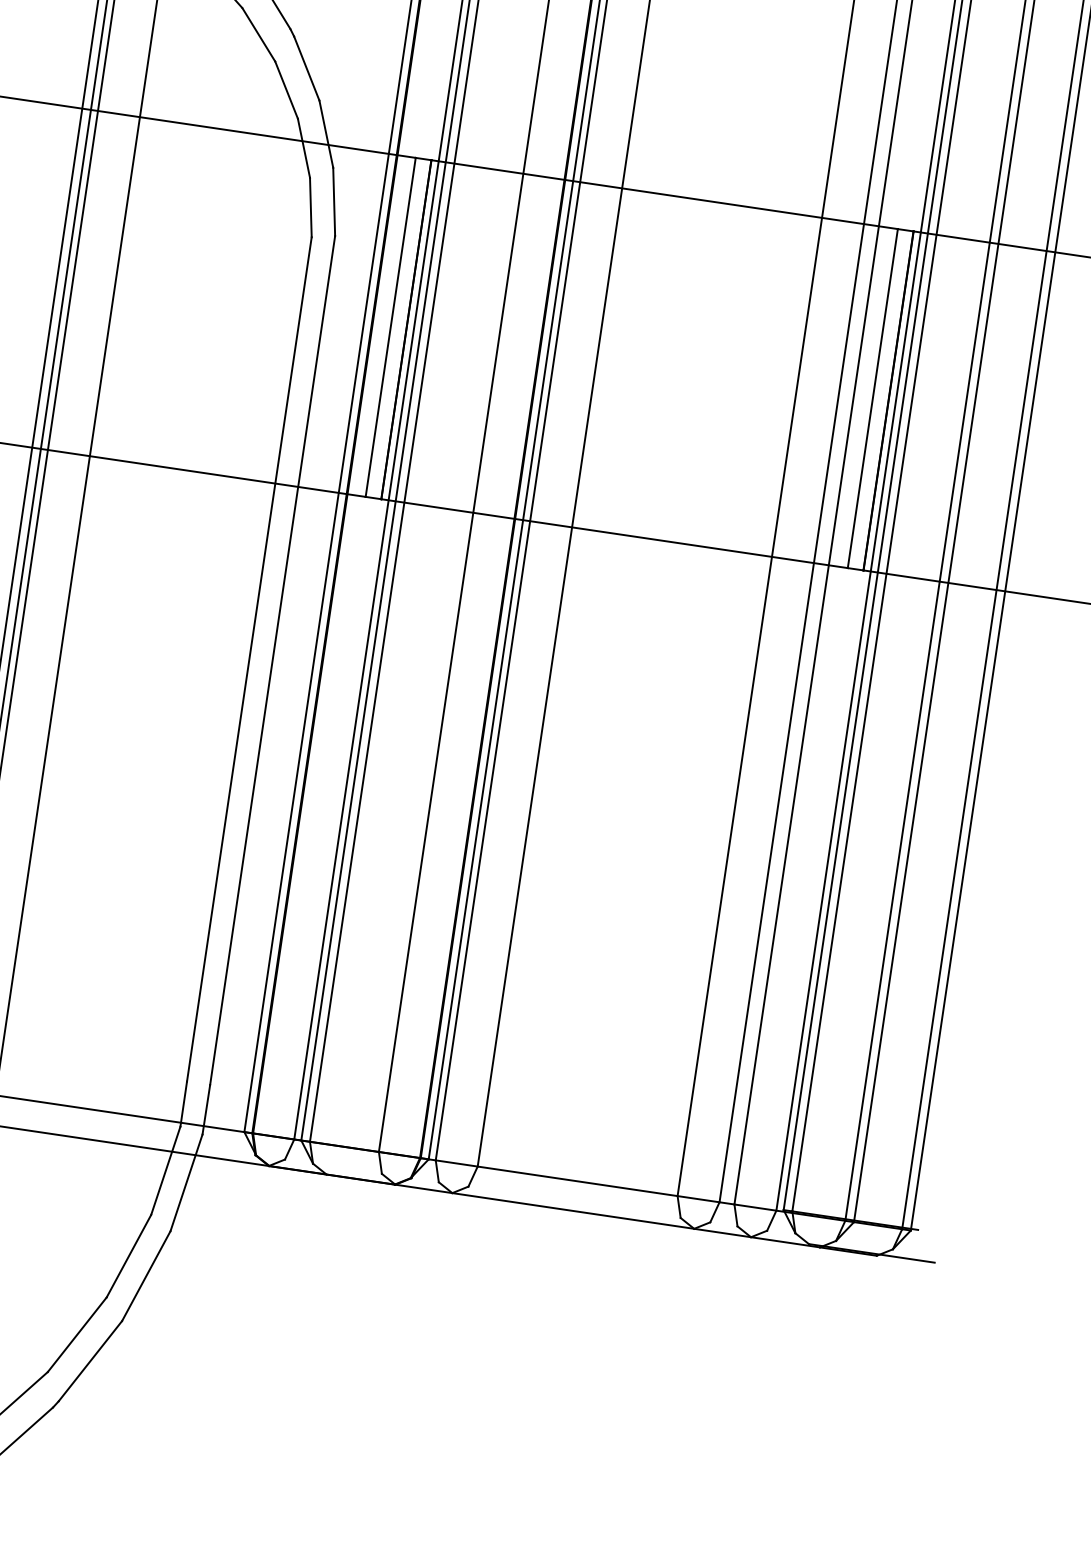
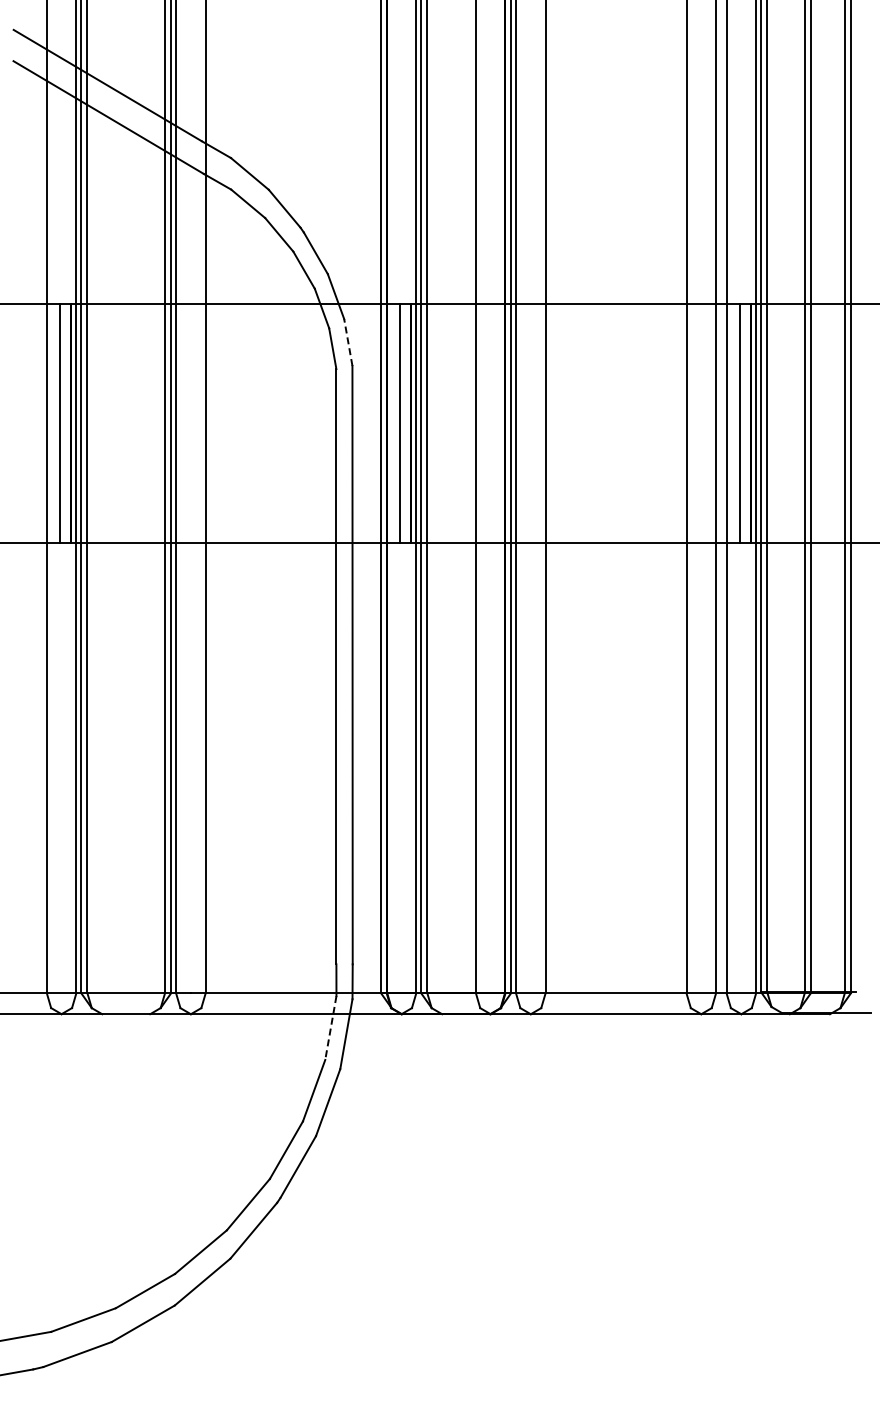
line: (334, 201) -> (348, 342), solid -> dashed
line: (165, 1171) -> (330, 1028), solid -> dashed

